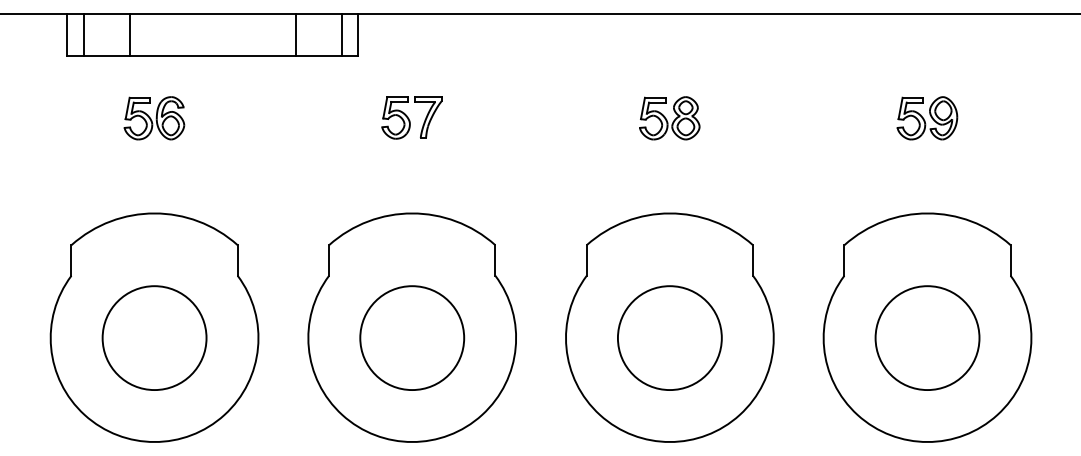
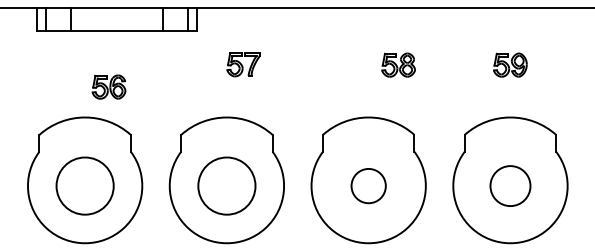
part: (153, 117) -> (108, 86), moved
part: (411, 117) -> (243, 64), moved
part: (669, 117) -> (398, 64), moved
circle: (669, 337) -> (368, 185), size x0.6
circle: (927, 337) -> (510, 185), size x0.7

